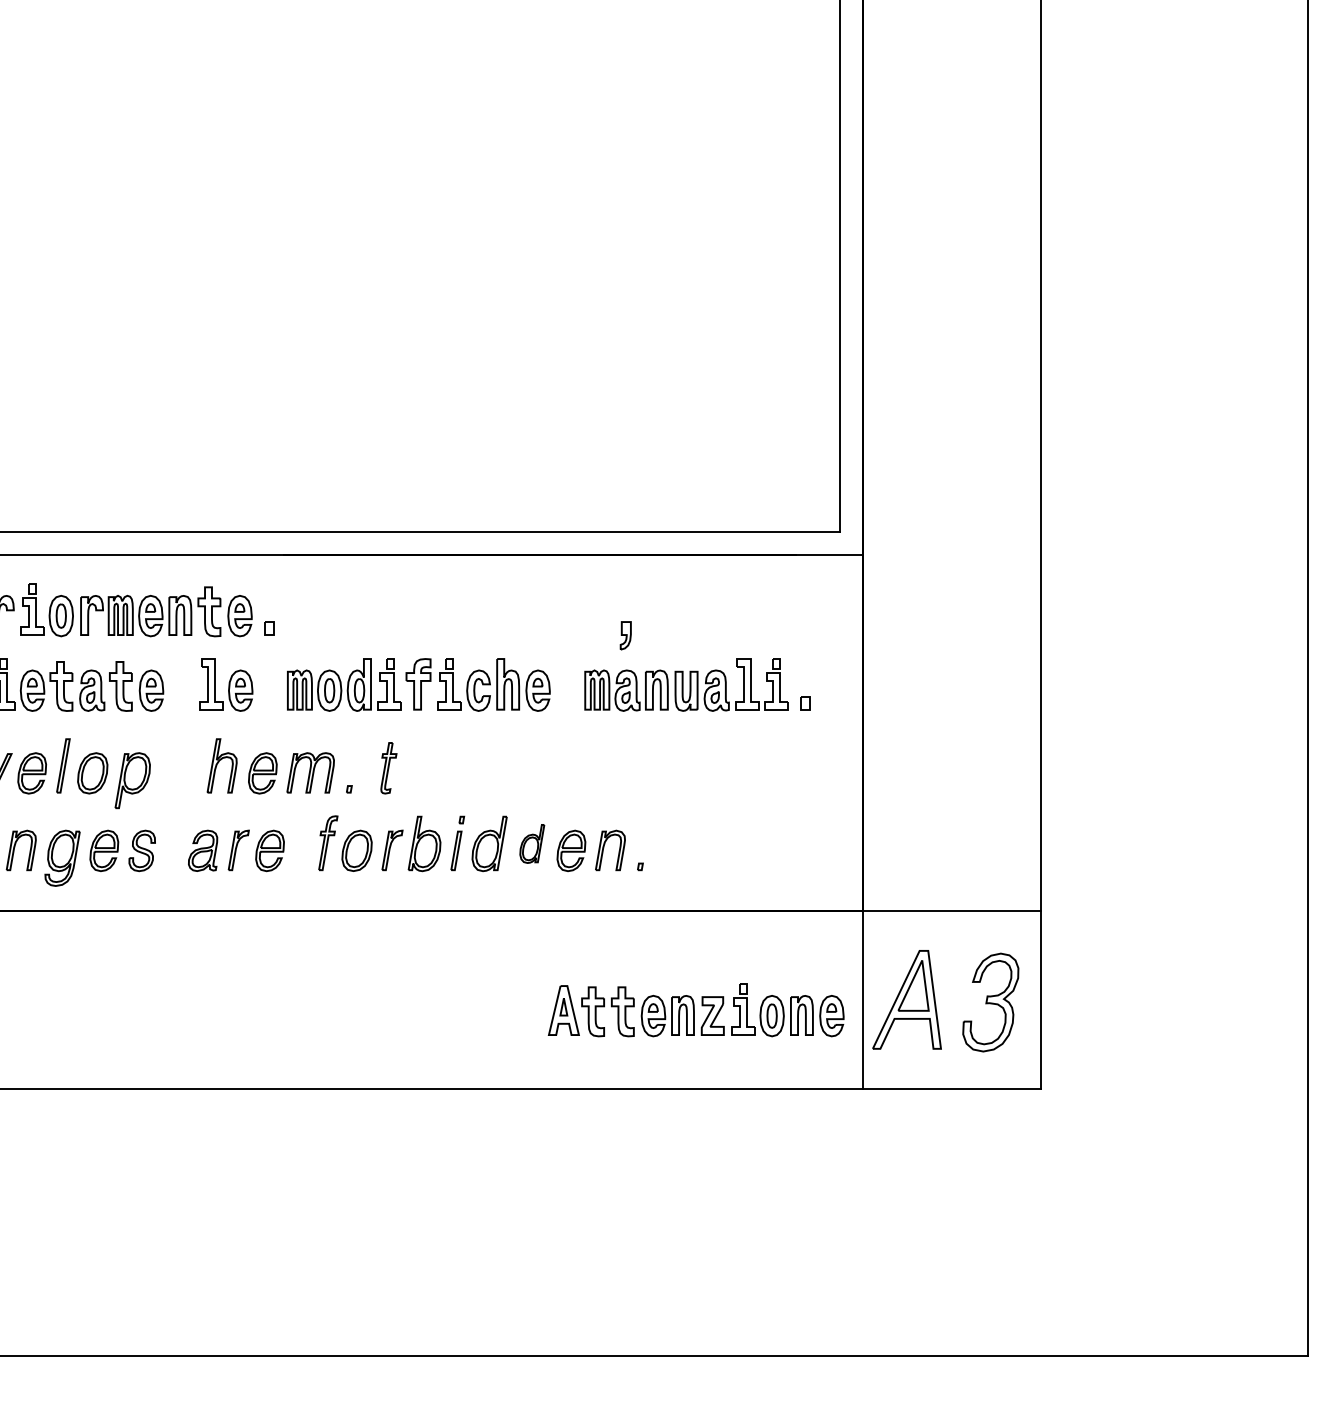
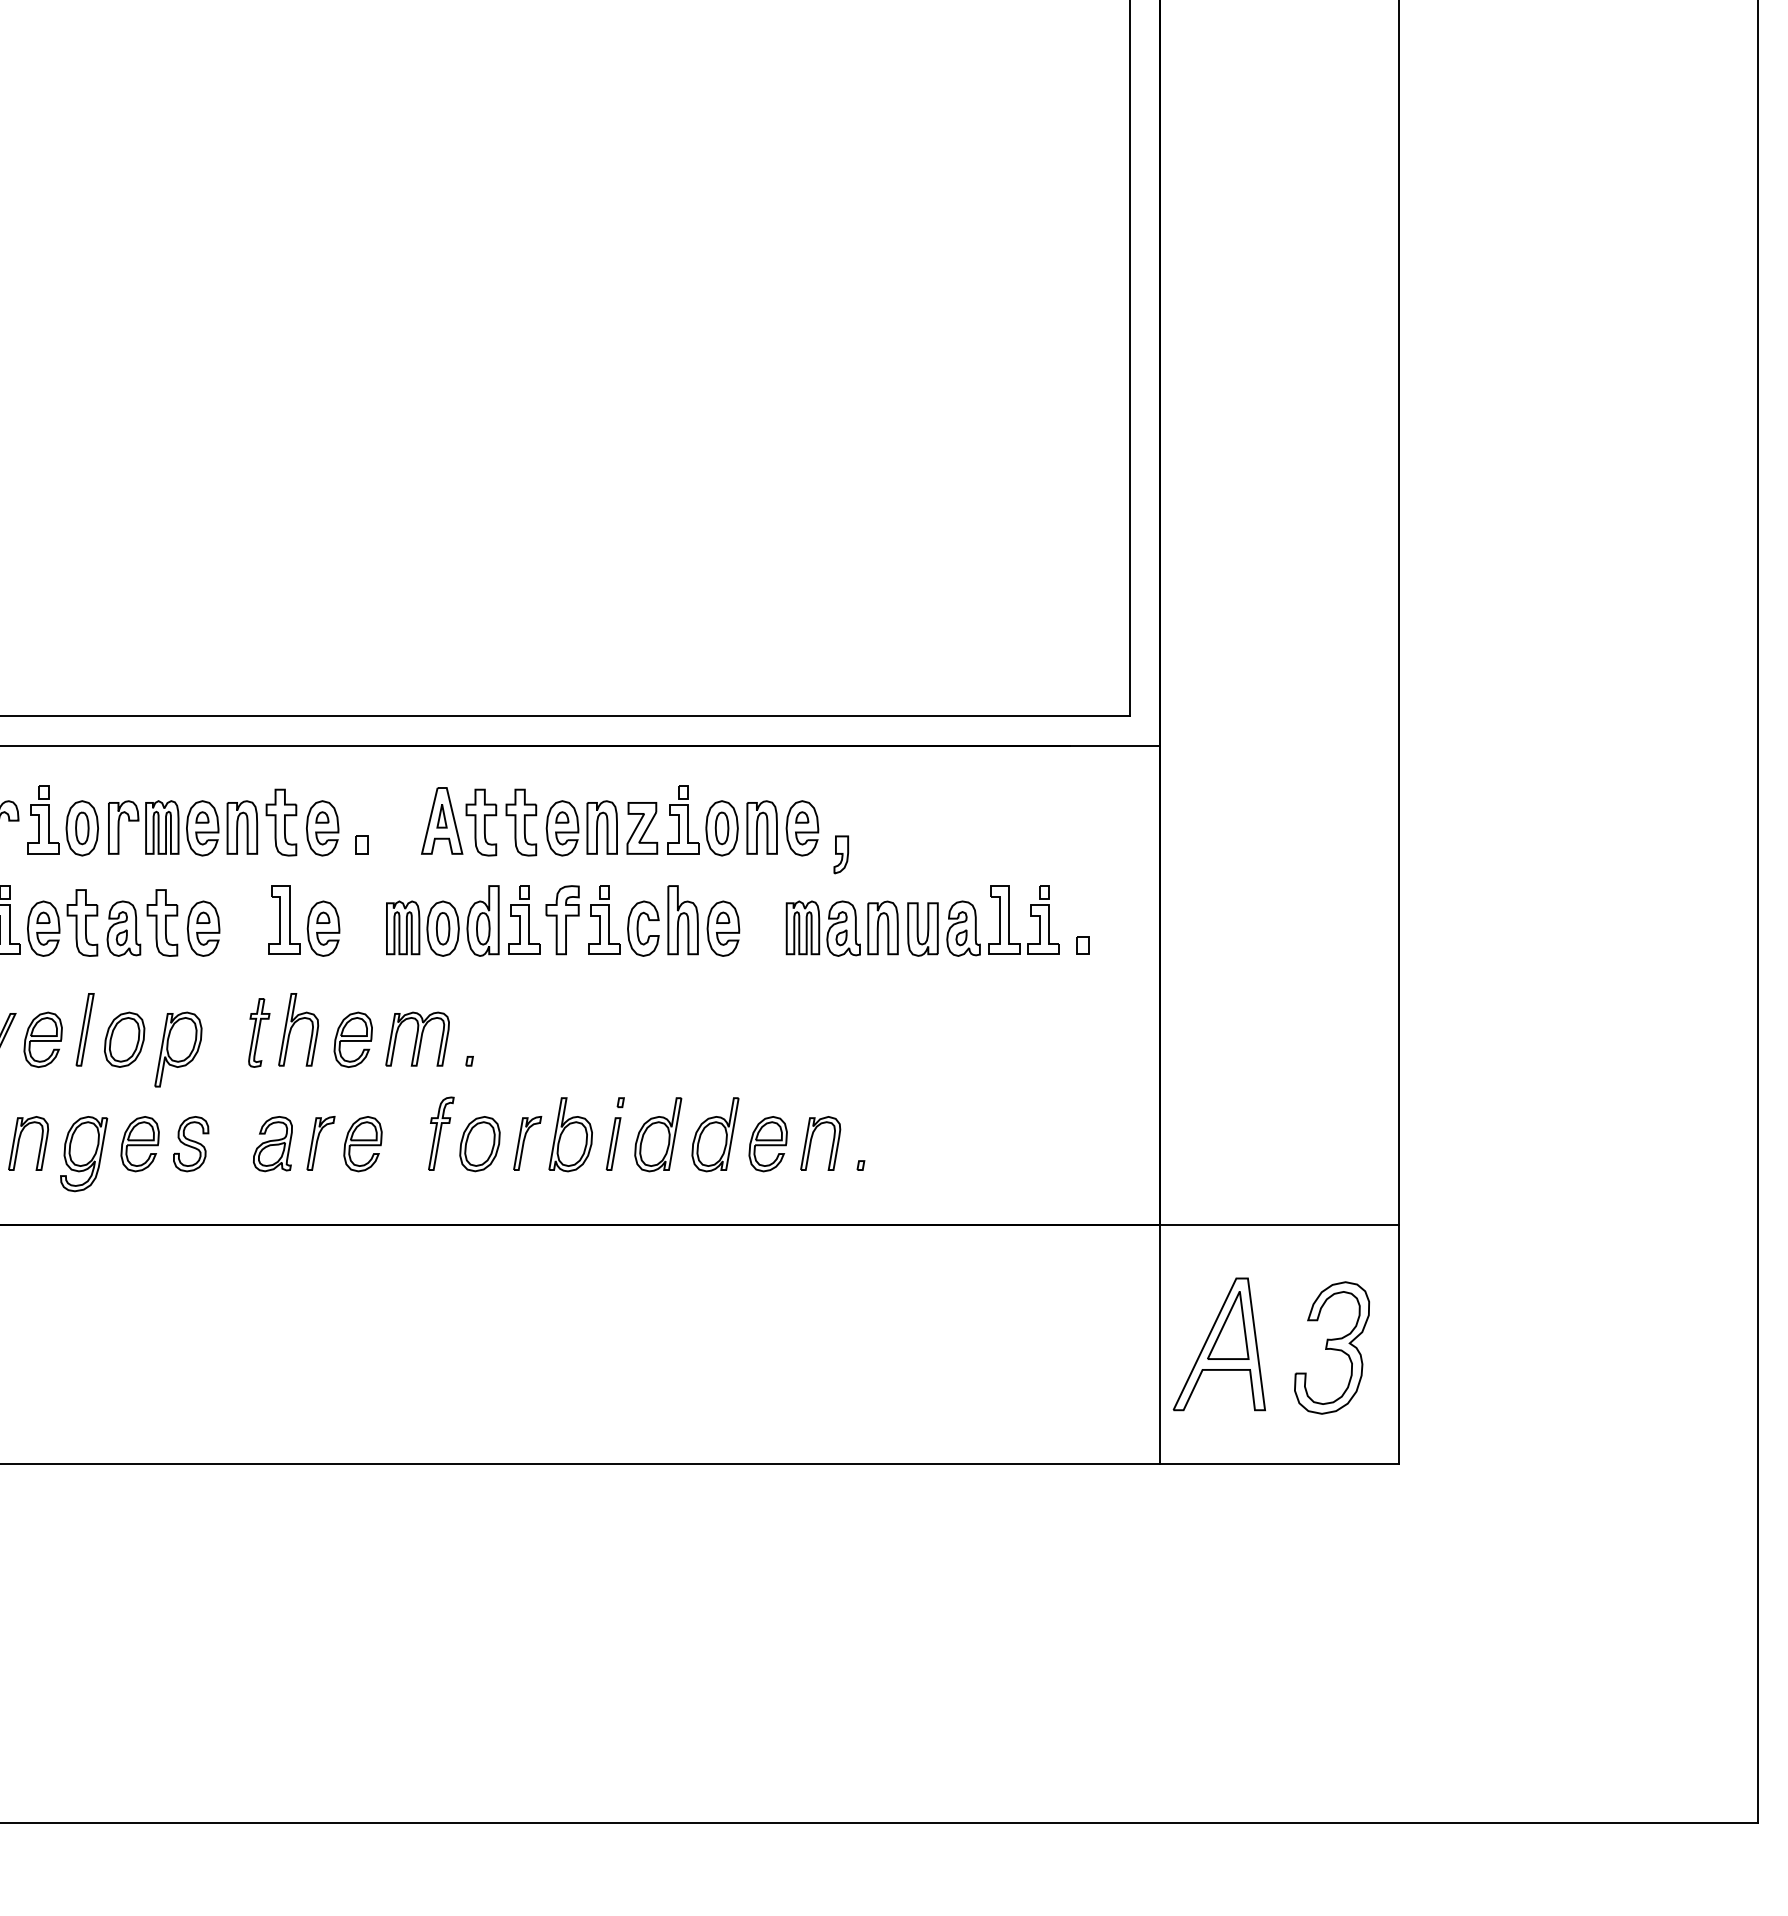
part: (388, 768) -> (258, 1033), moved
part: (532, 843) -> (715, 1134), size x1.43
part: (695, 1010) -> (619, 820), moved

